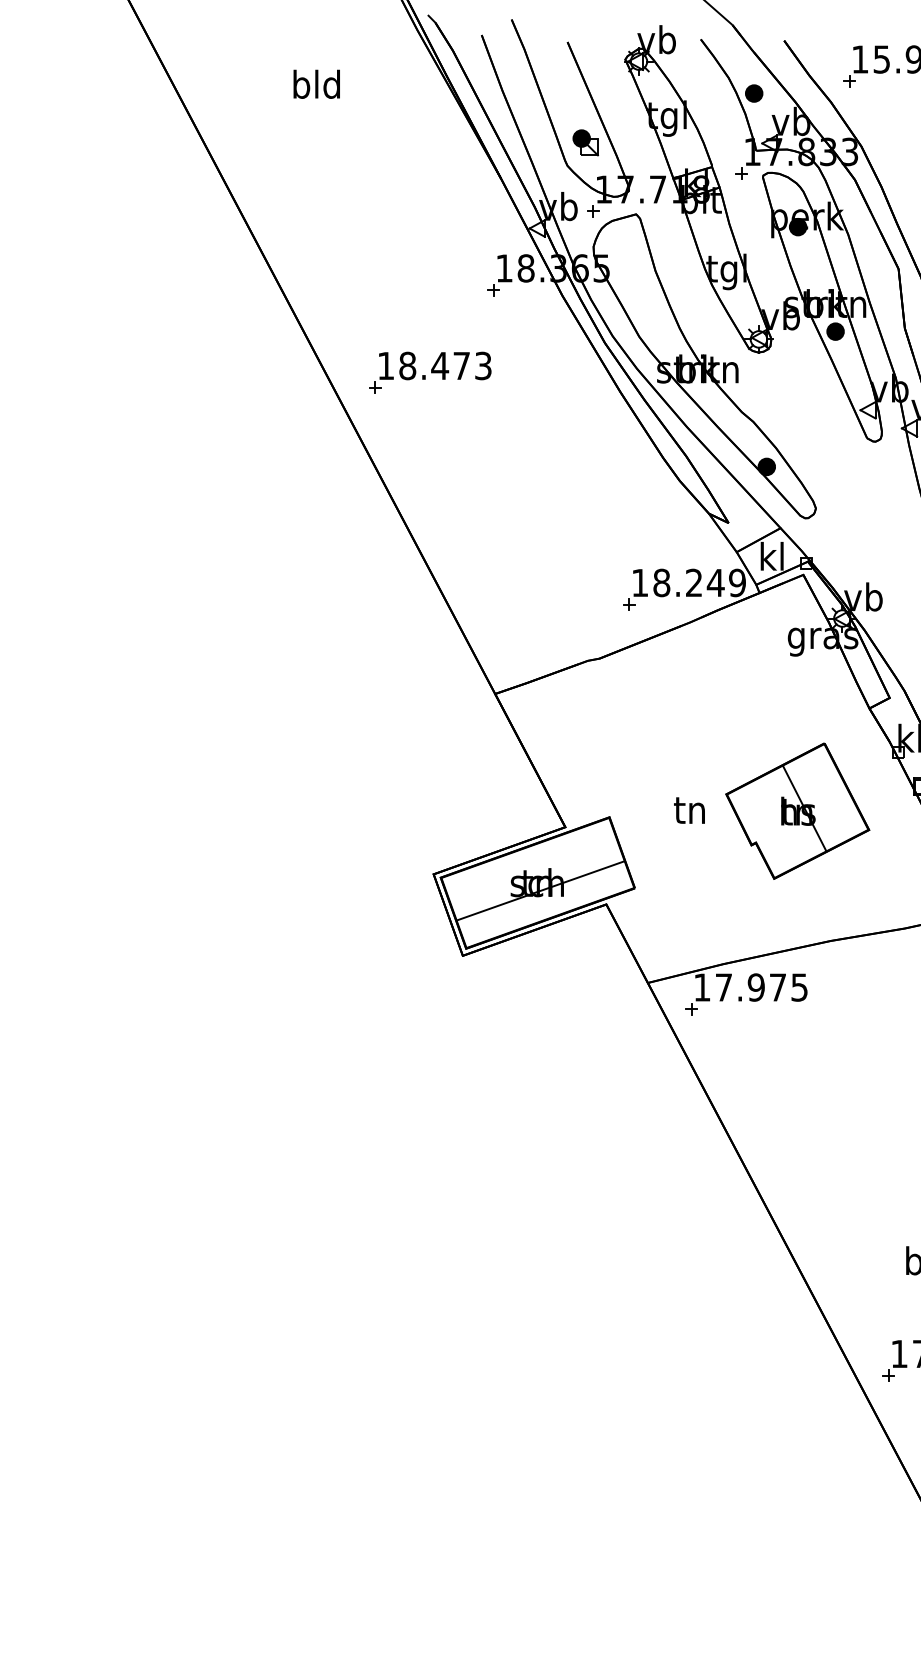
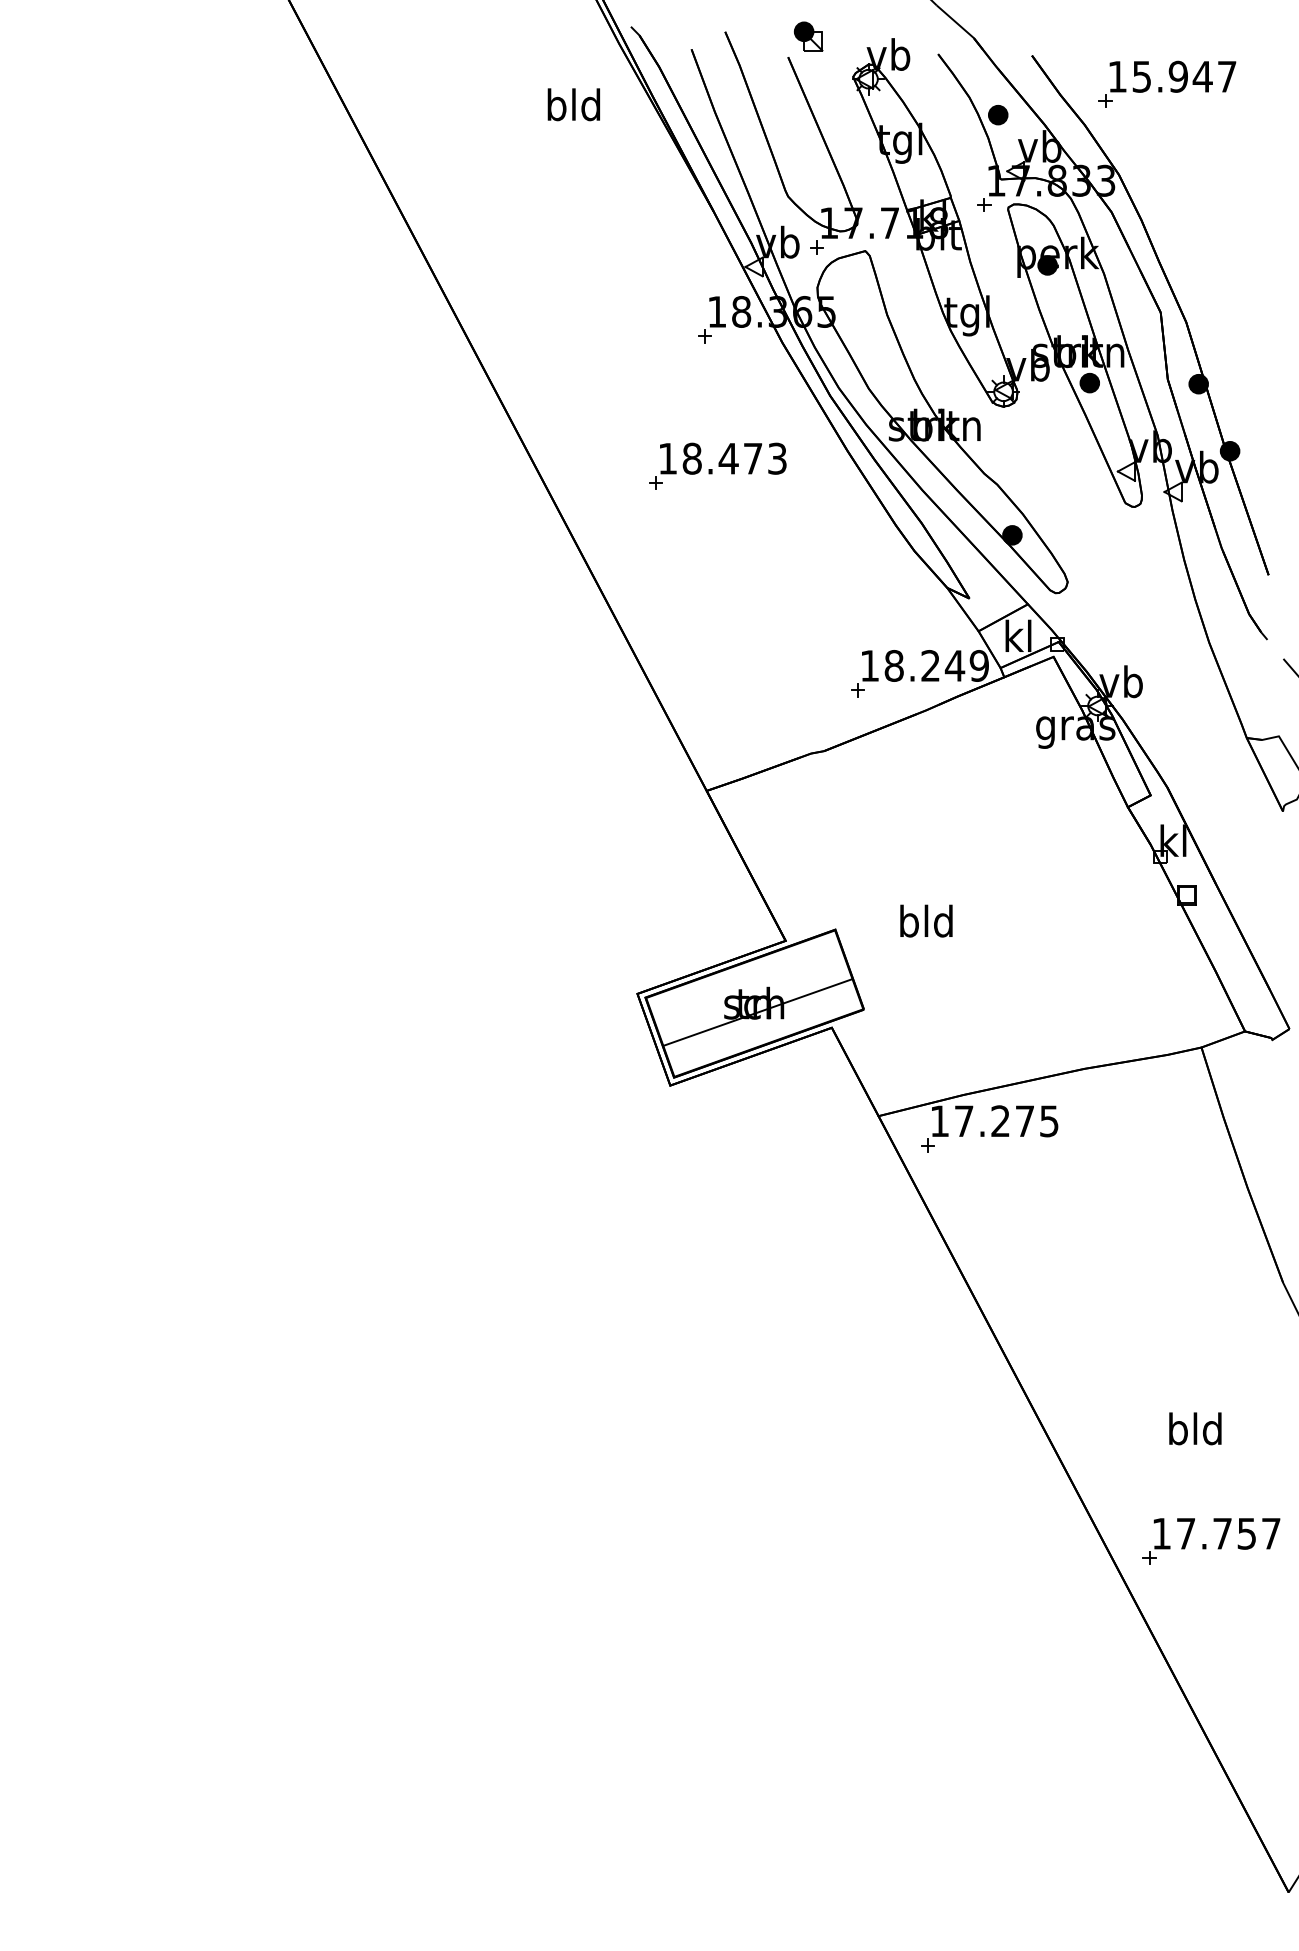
text: (316, 84) -> (573, 104), moved
part: (585, 142) -> (808, 36), moved
part: (430, 371) -> (717, 465), moved
text: (690, 809) -> (926, 920), tn -> bld
part: (797, 810) -> (1046, 922), removed
text: (756, 987) -> (1000, 1121), 17.975 -> 17.275

